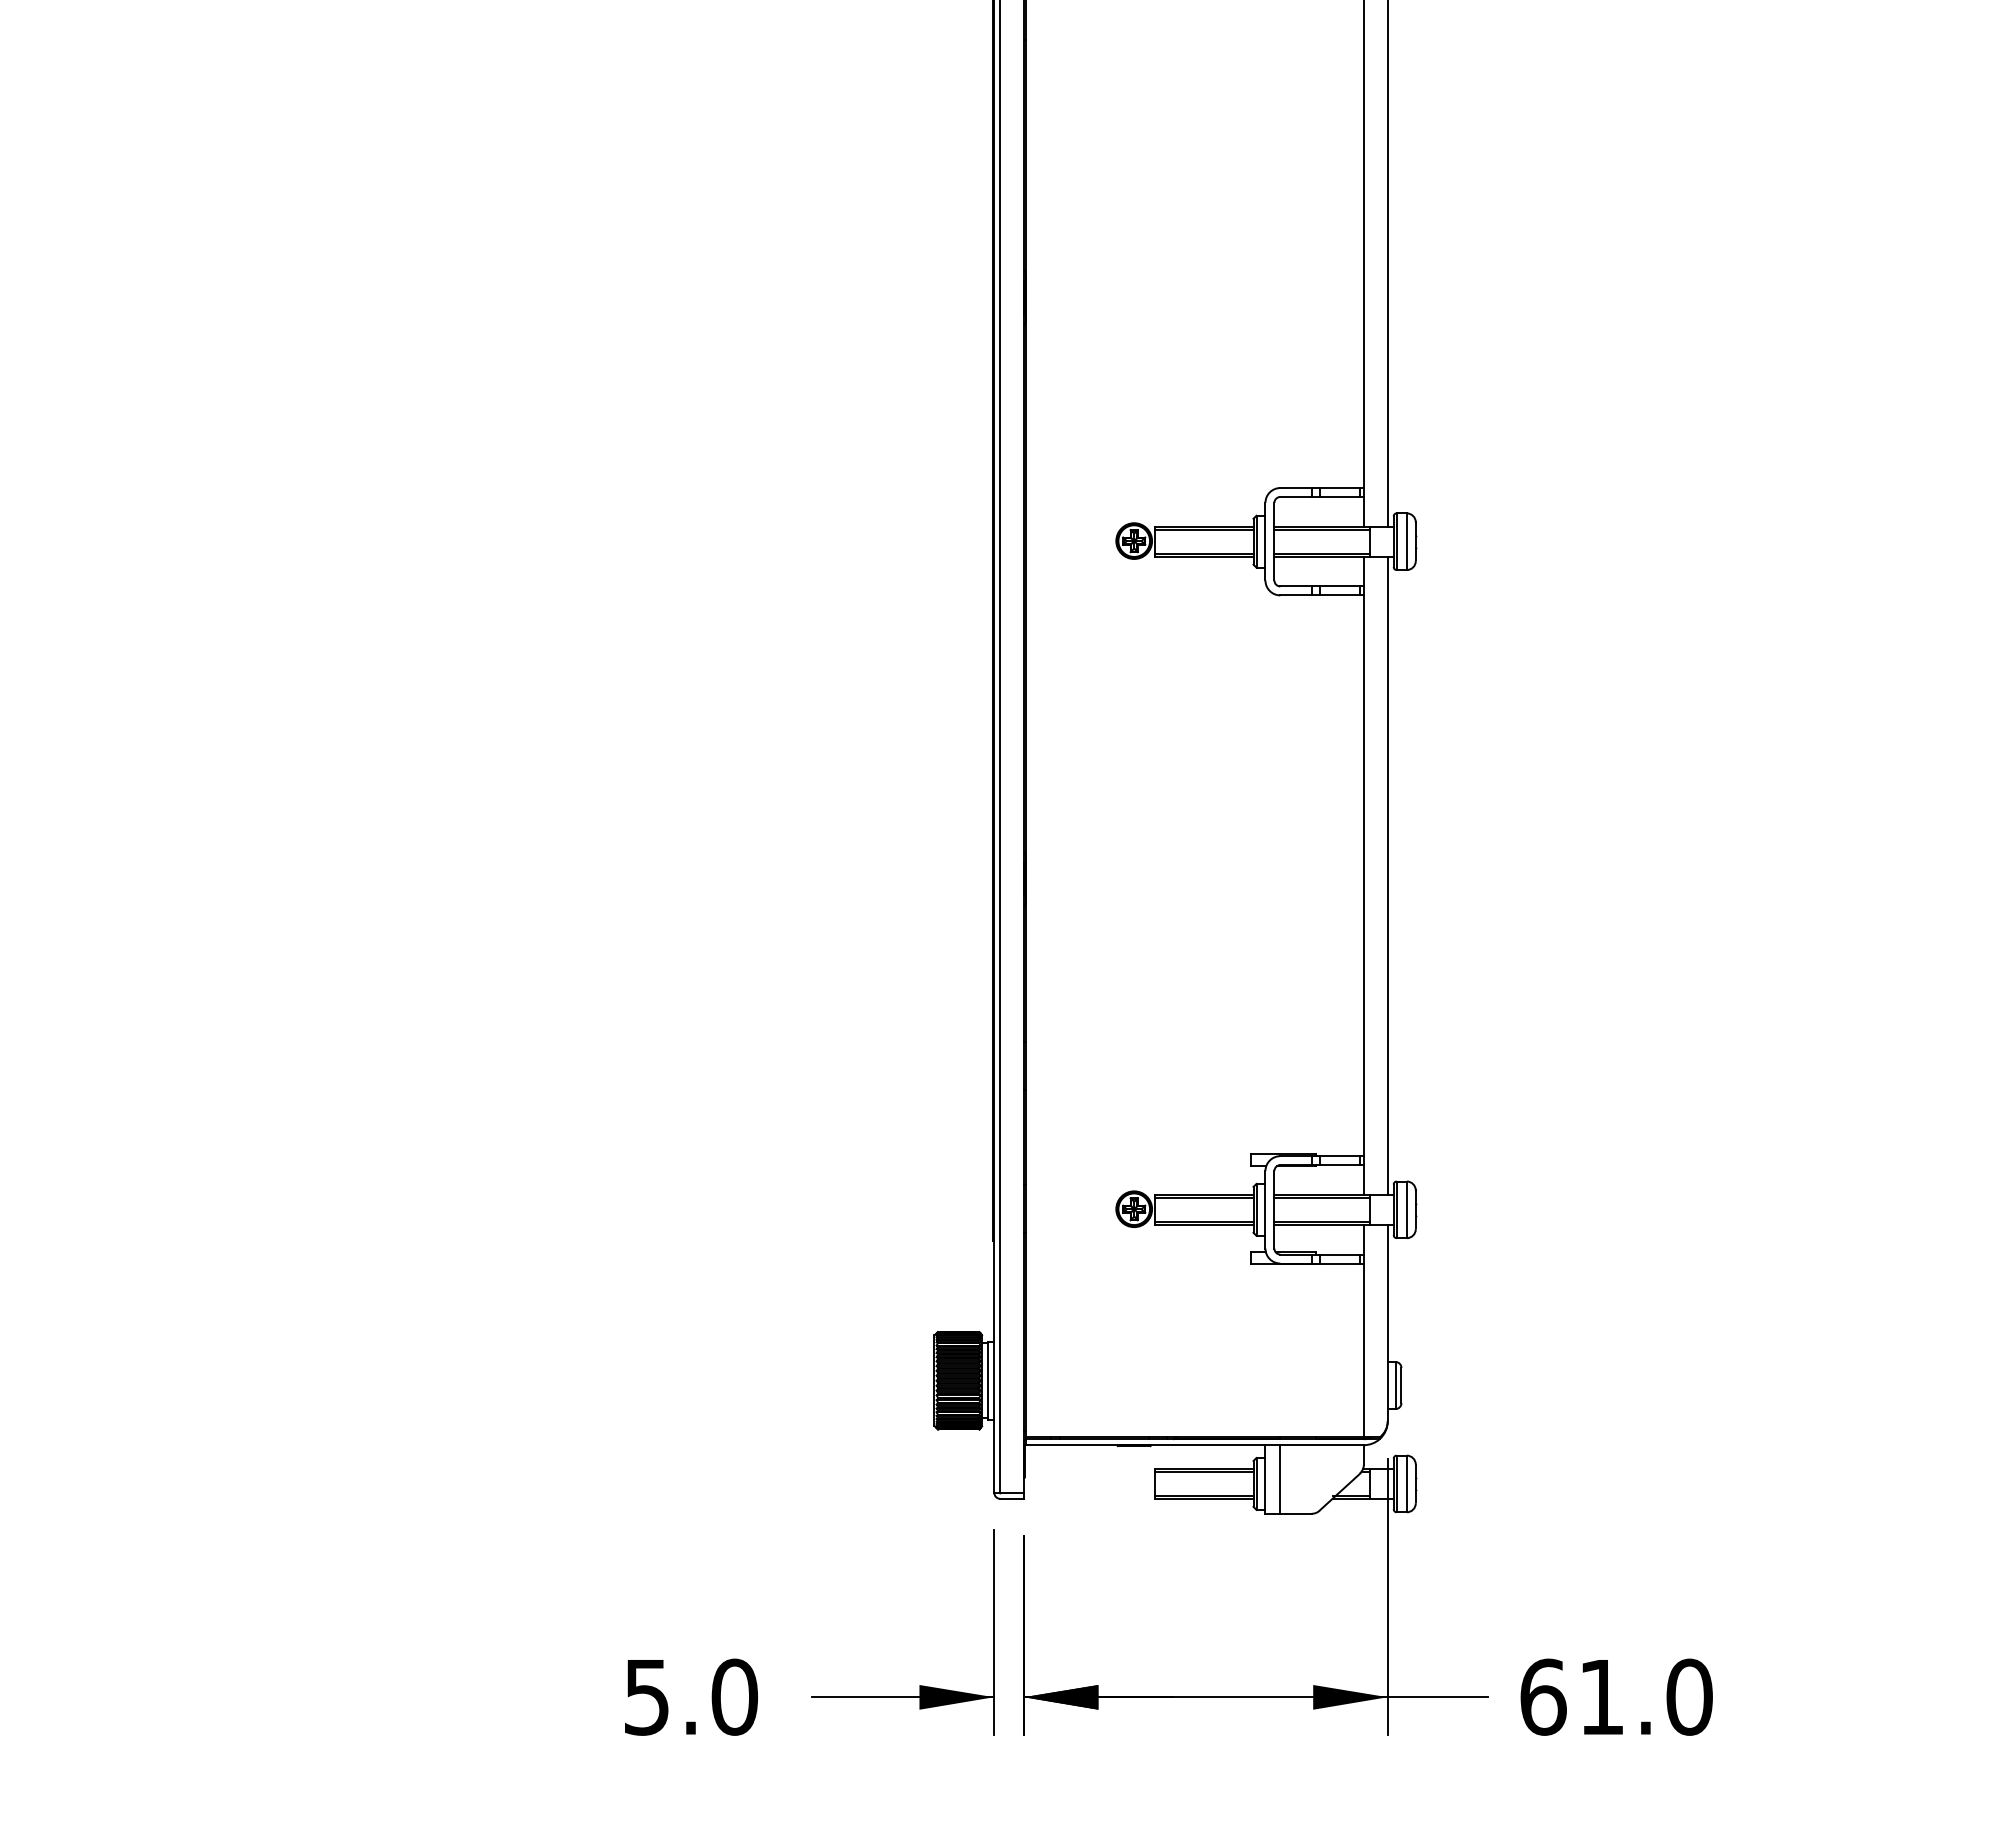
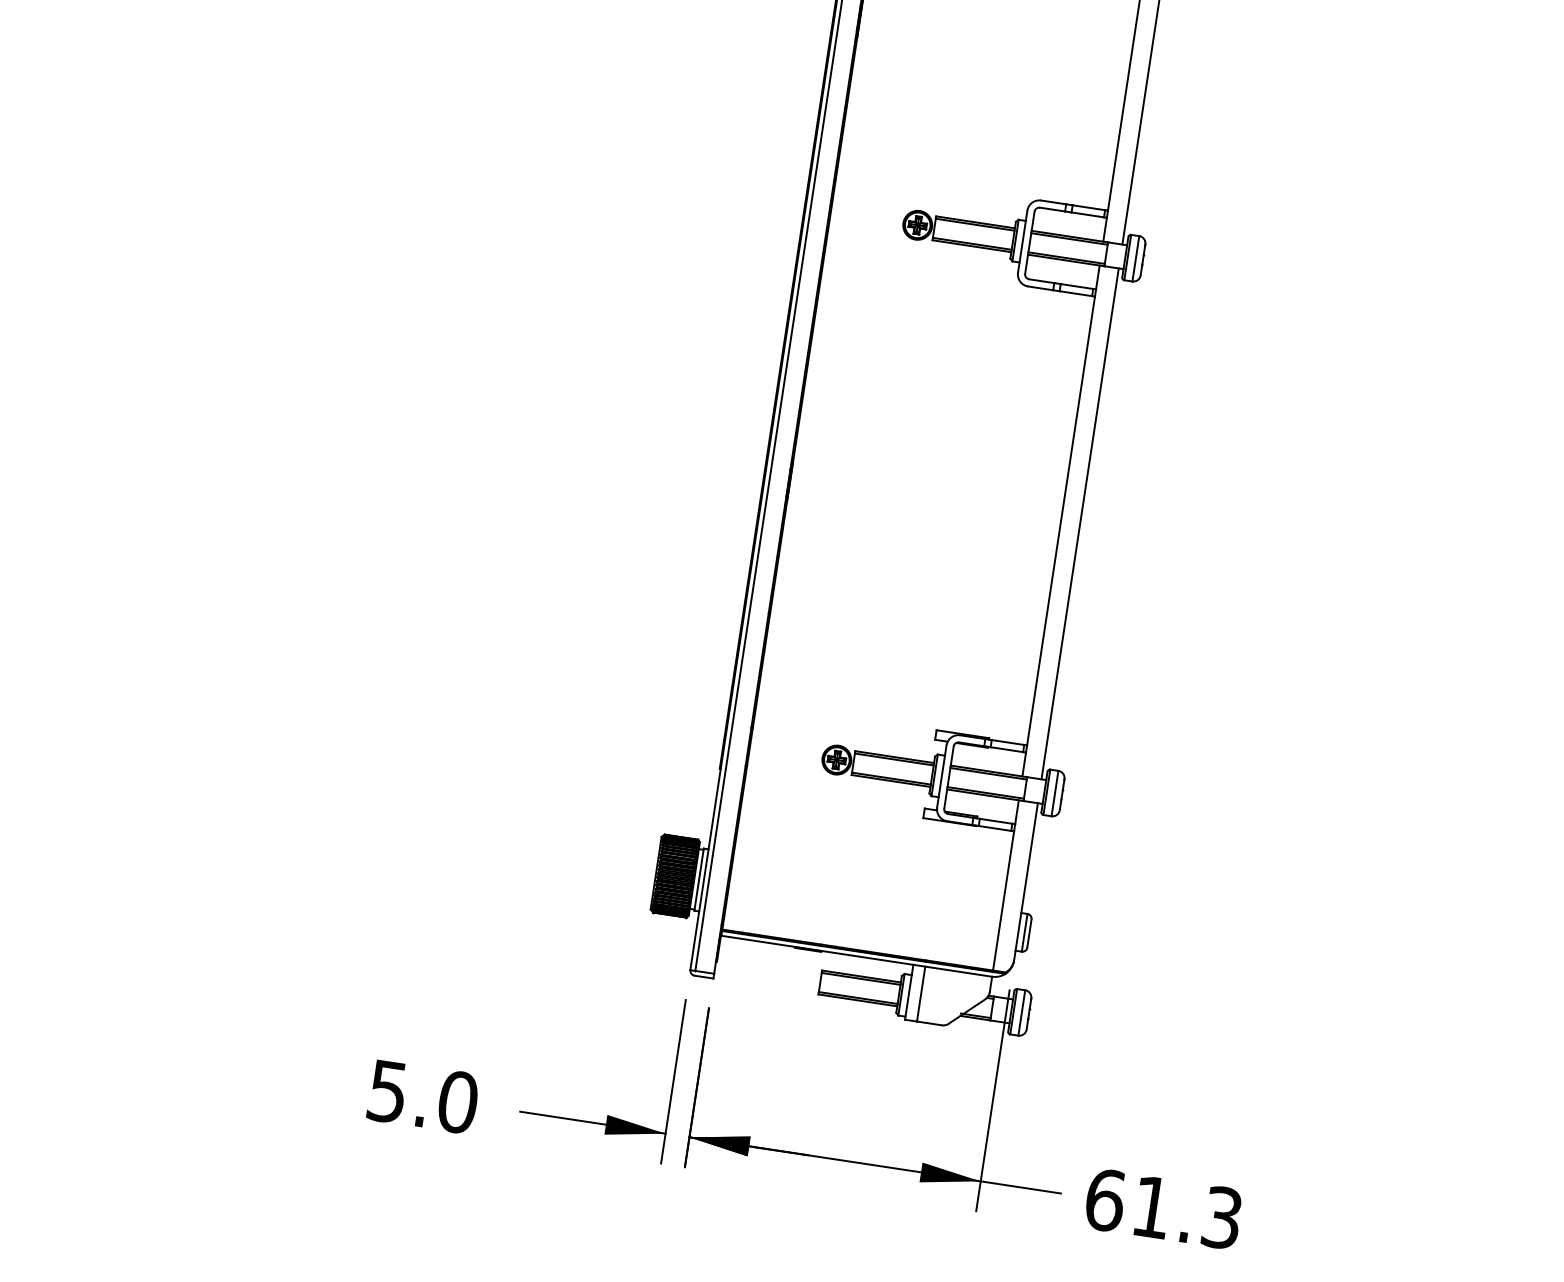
text: (1689, 1696) -> (1222, 1217), 61.0 -> 61.3

